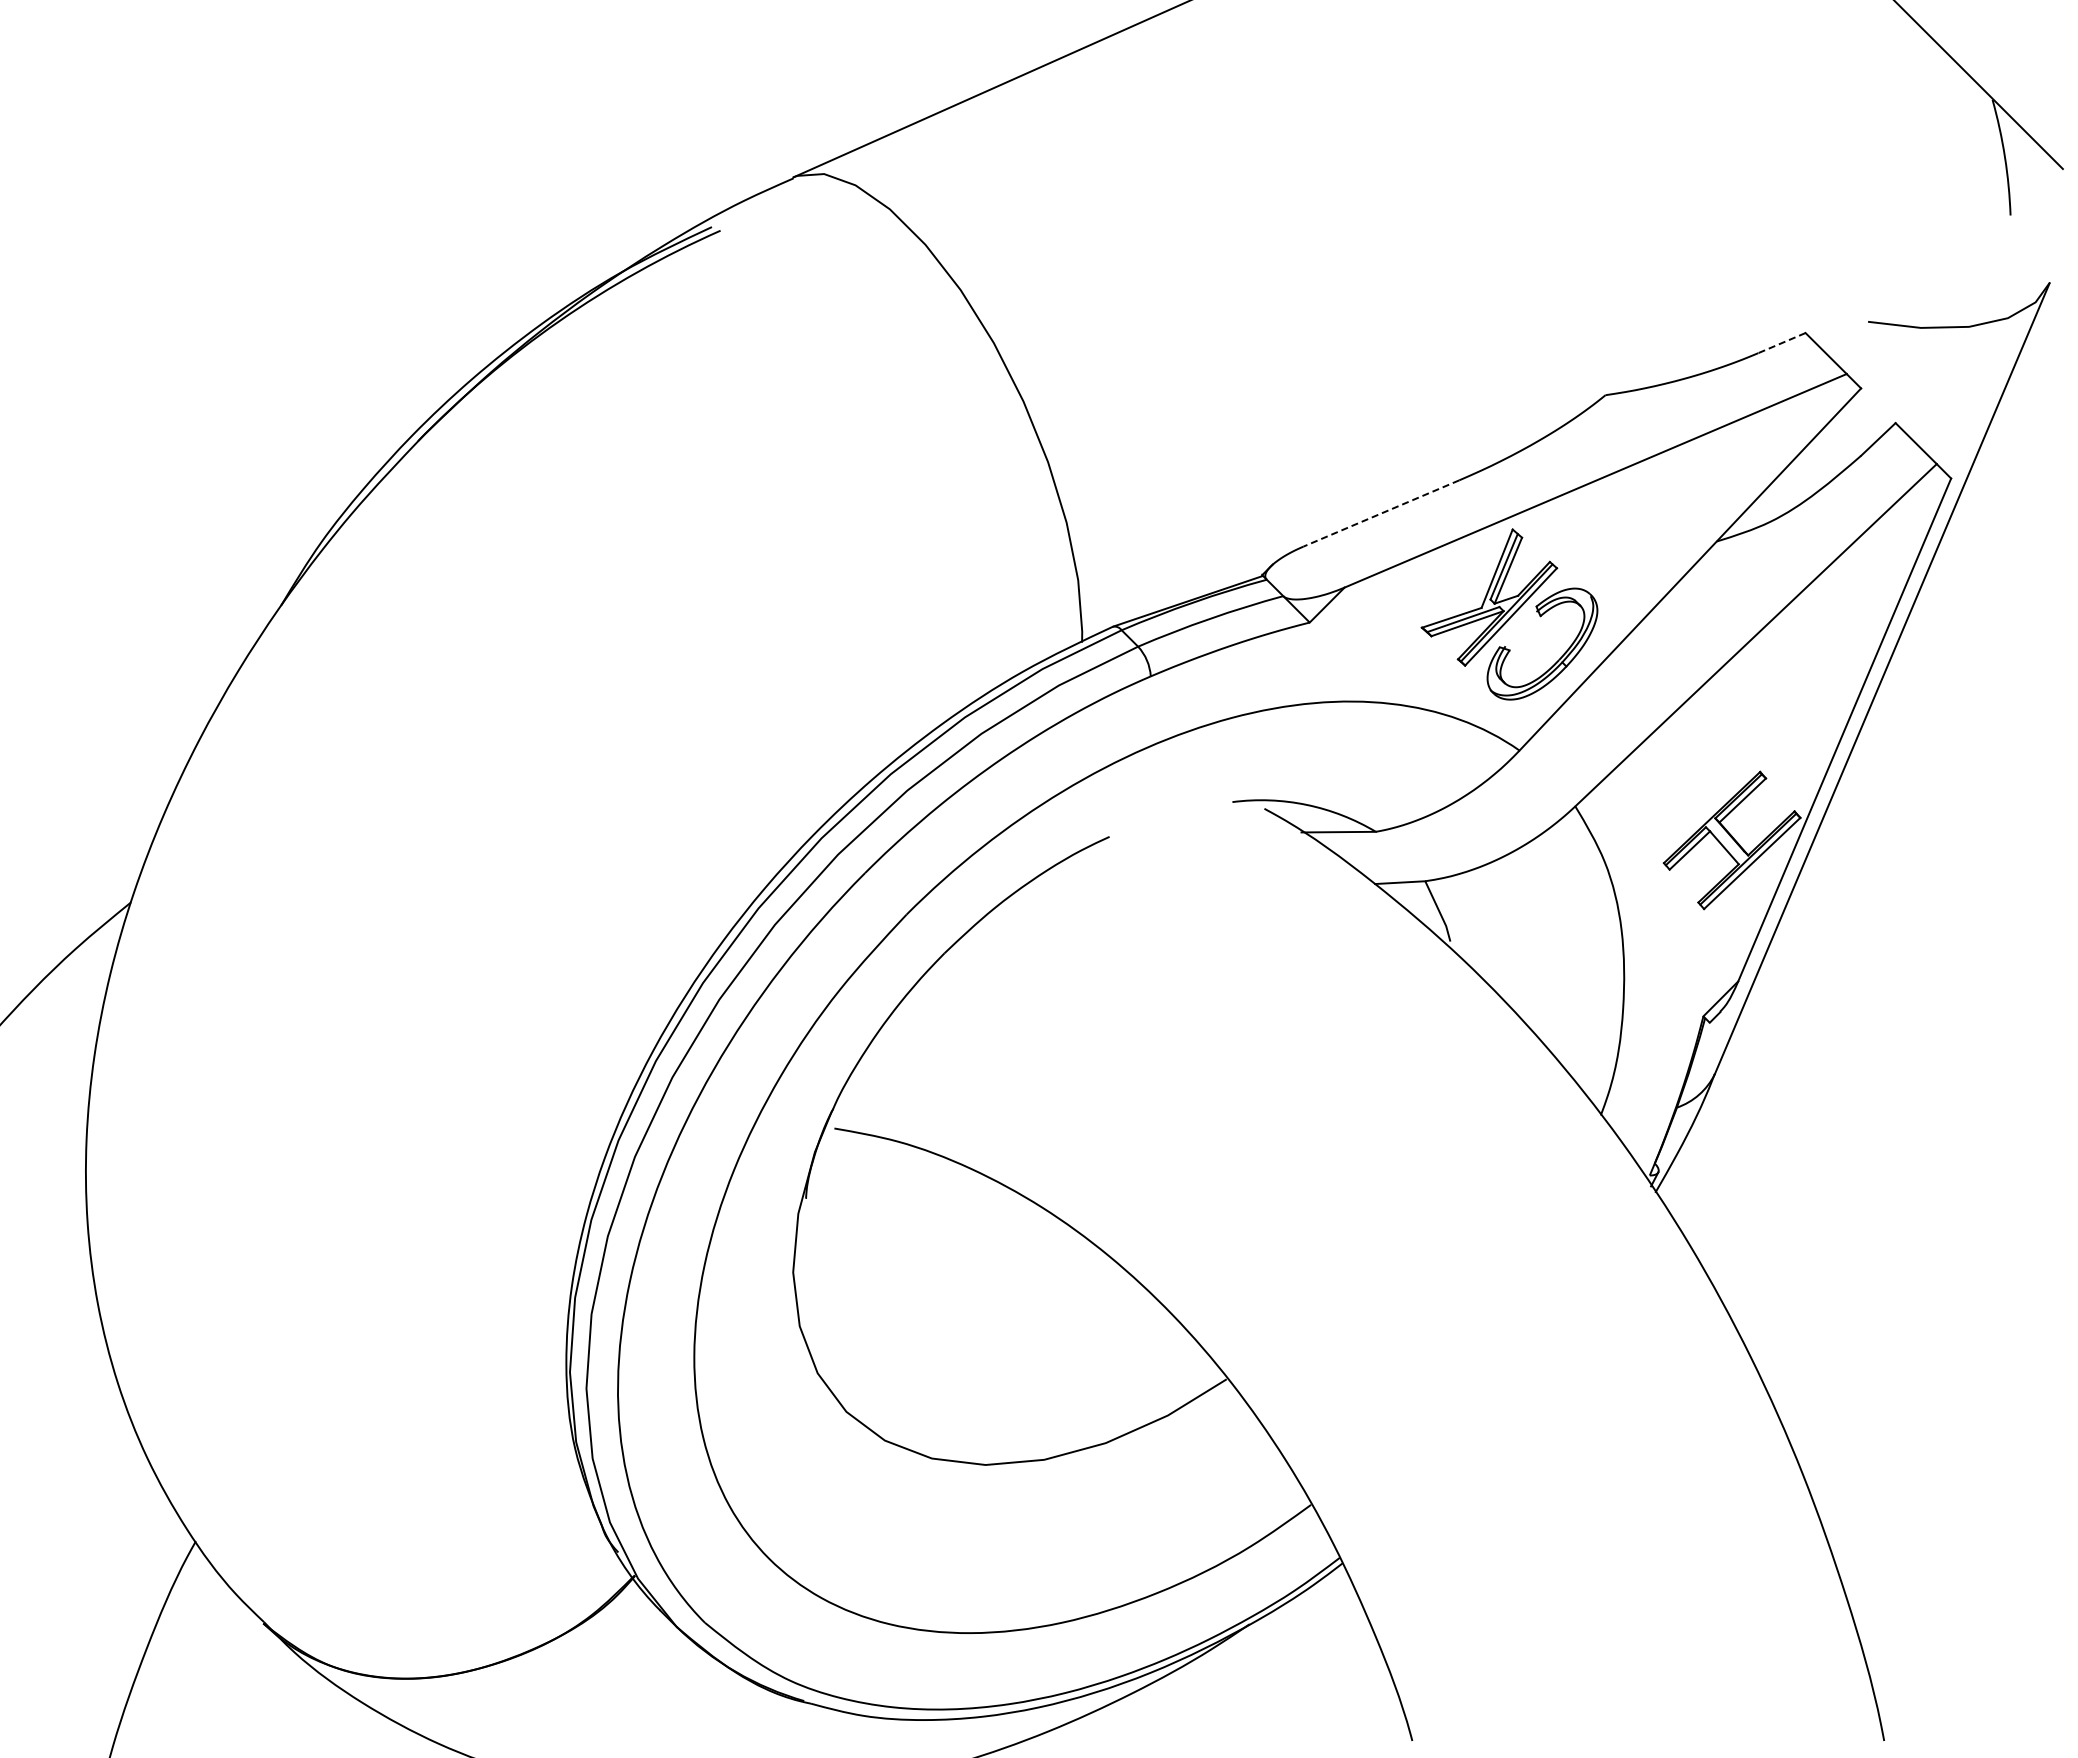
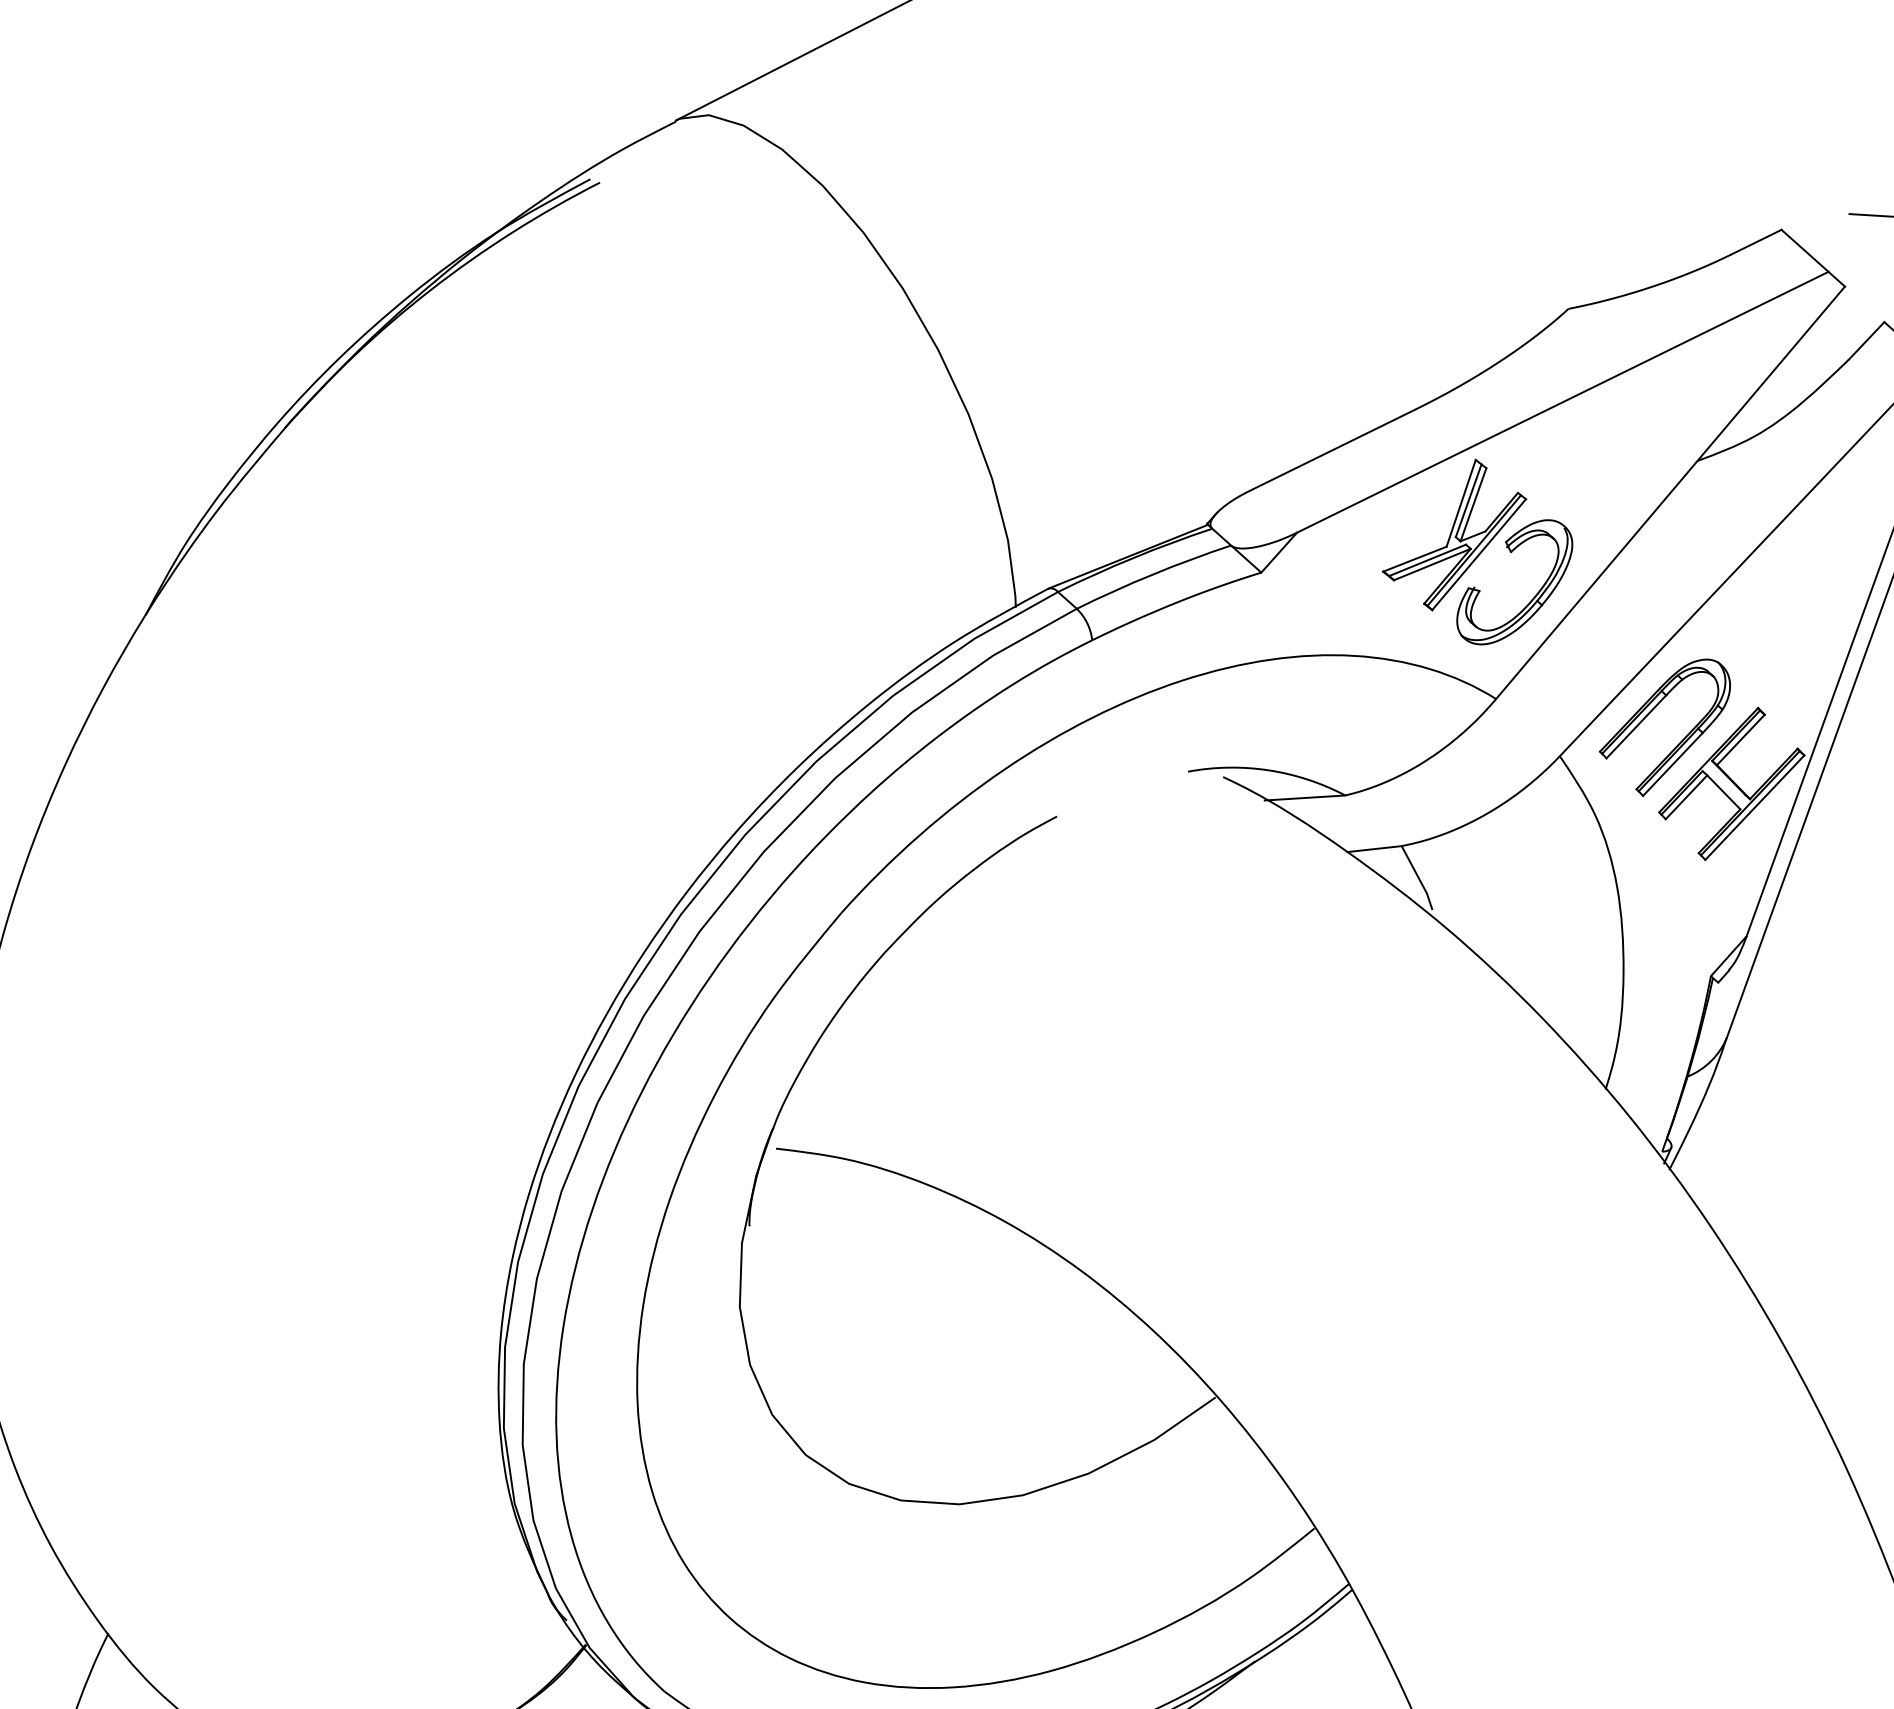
line: (1781, 343) -> (1756, 242), dashed -> solid
line: (1381, 513) -> (1332, 450), dashed -> solid
part: (1662, 770) -> (1652, 712), added

